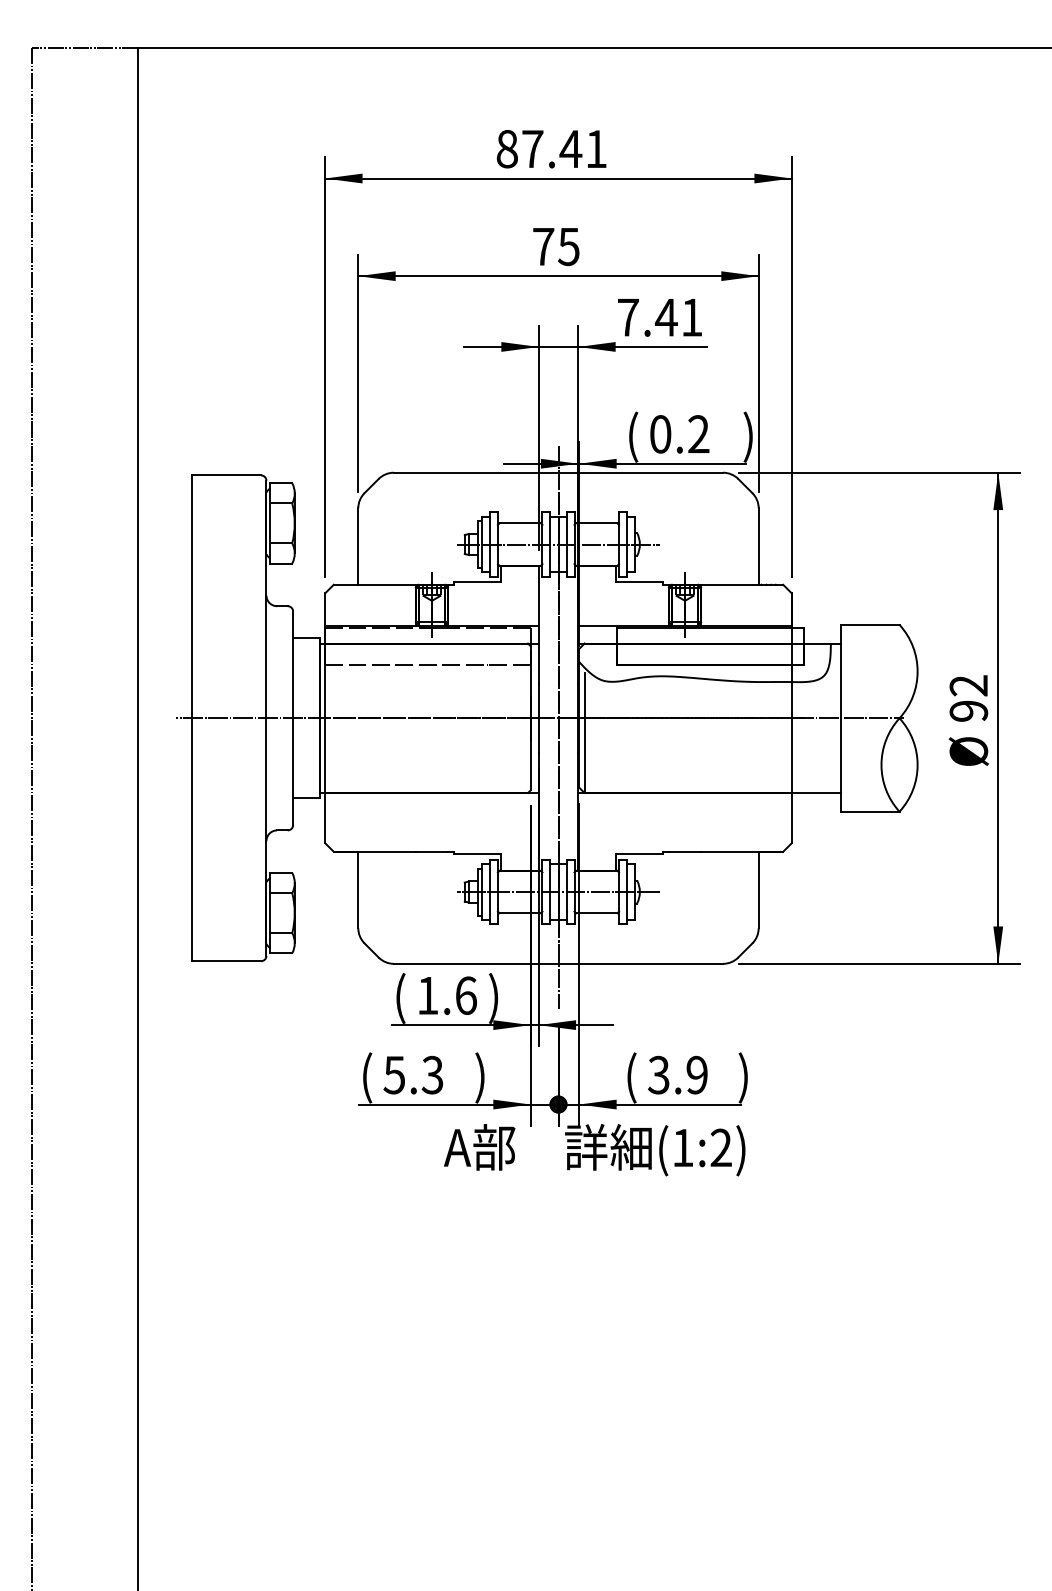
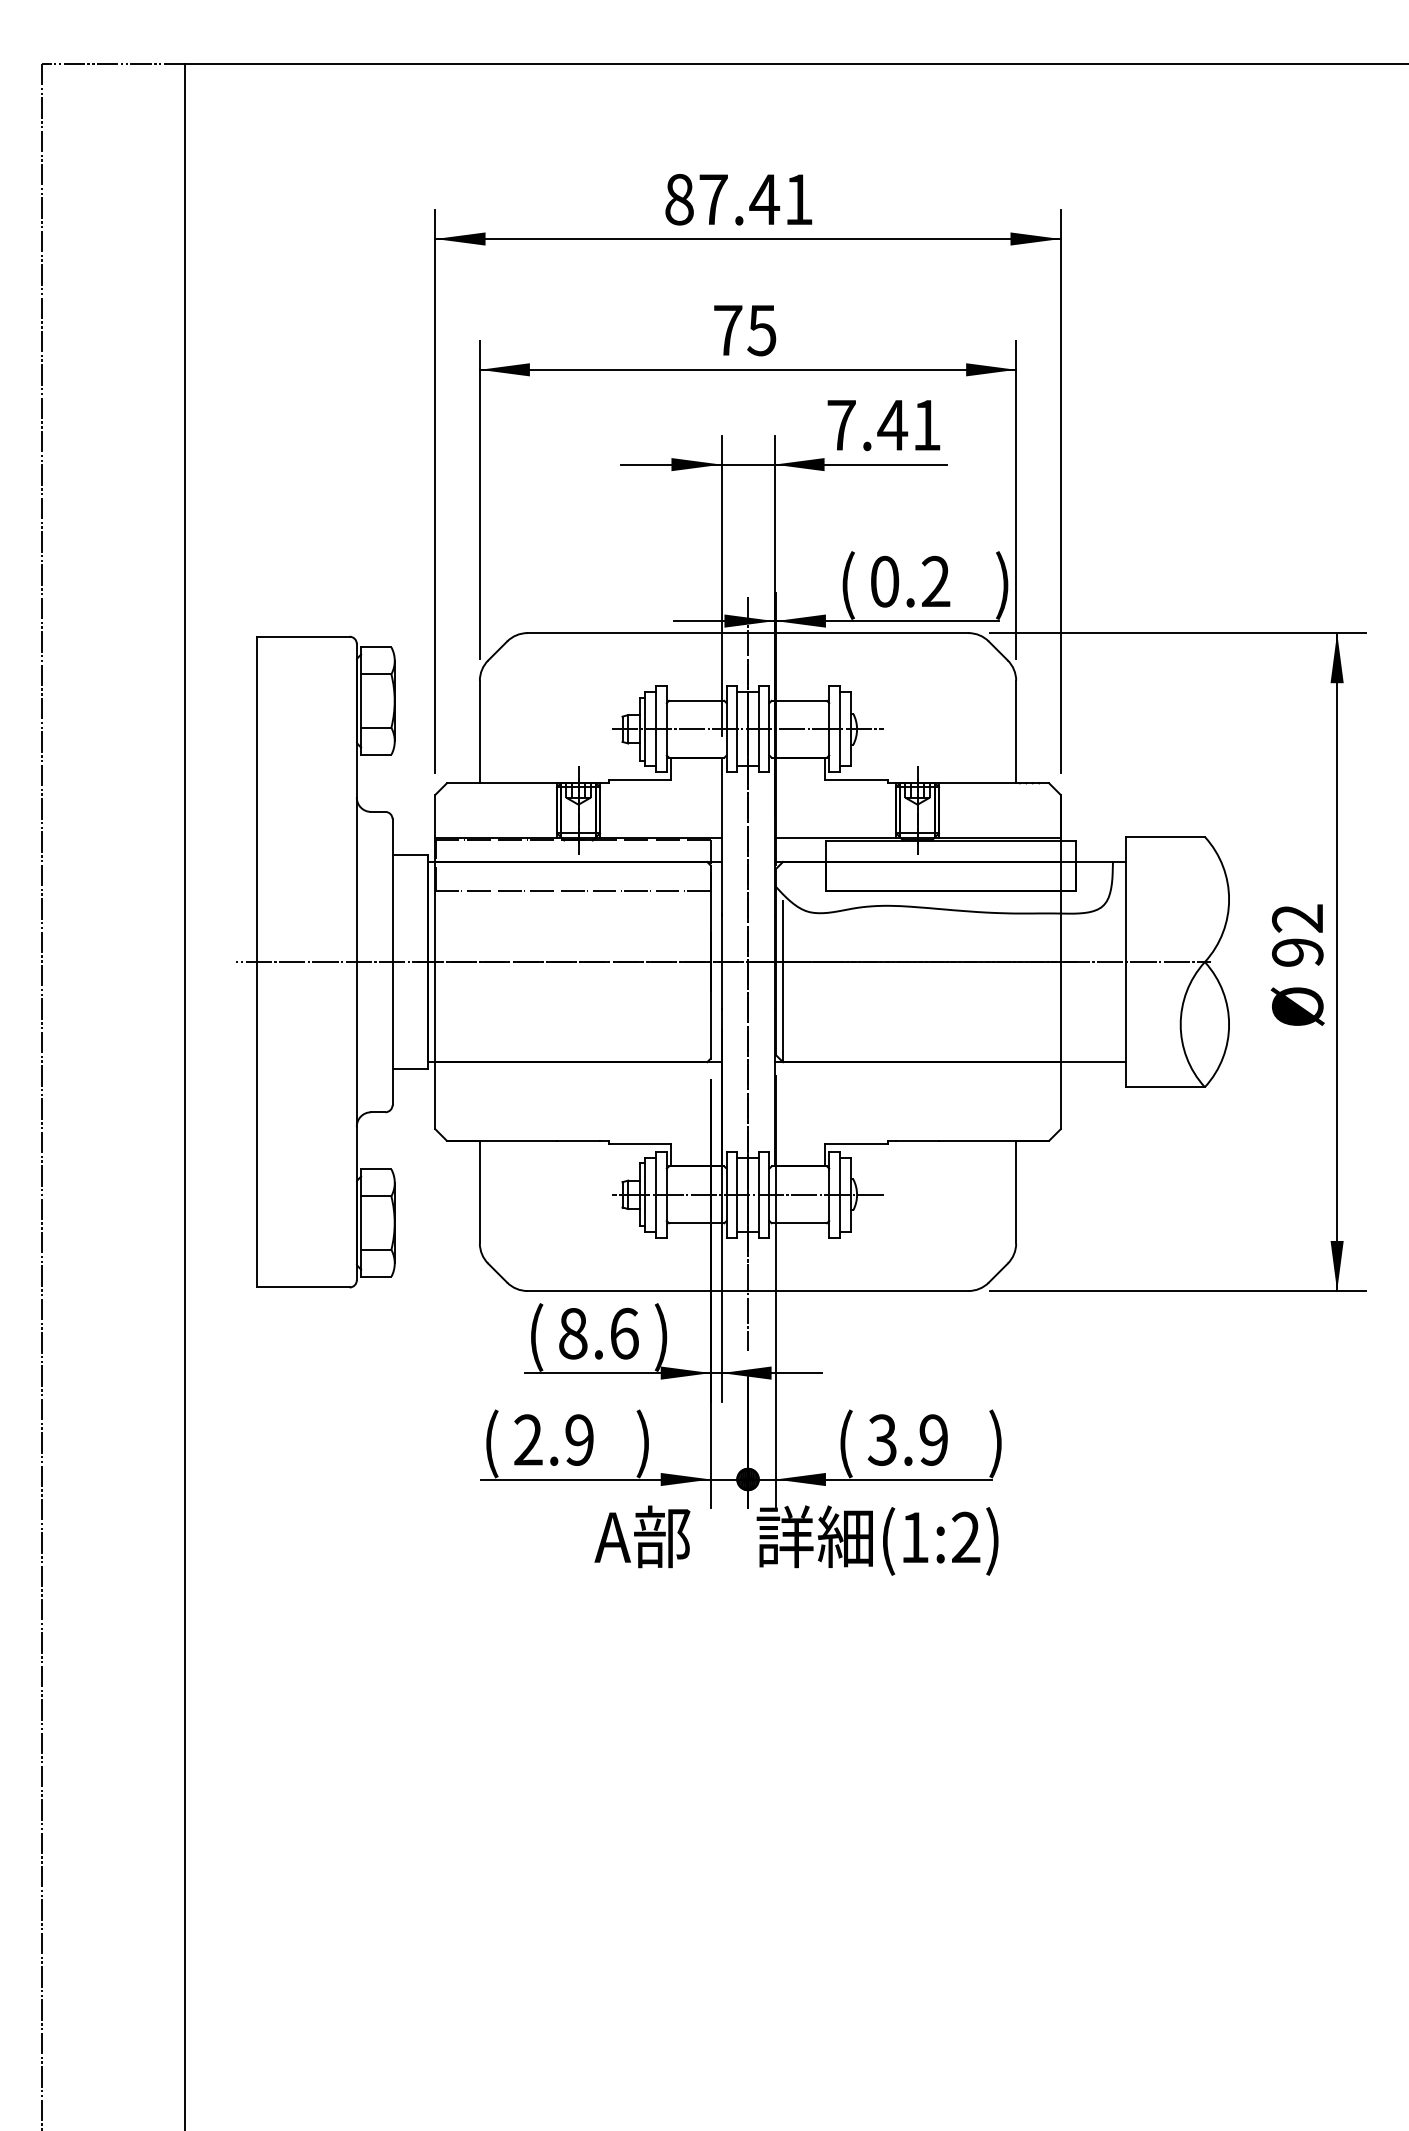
text: (428, 995) -> (573, 1333), 1.6 -> 8.6
text: (413, 1074) -> (553, 1439), 5.3 -> 2.9

